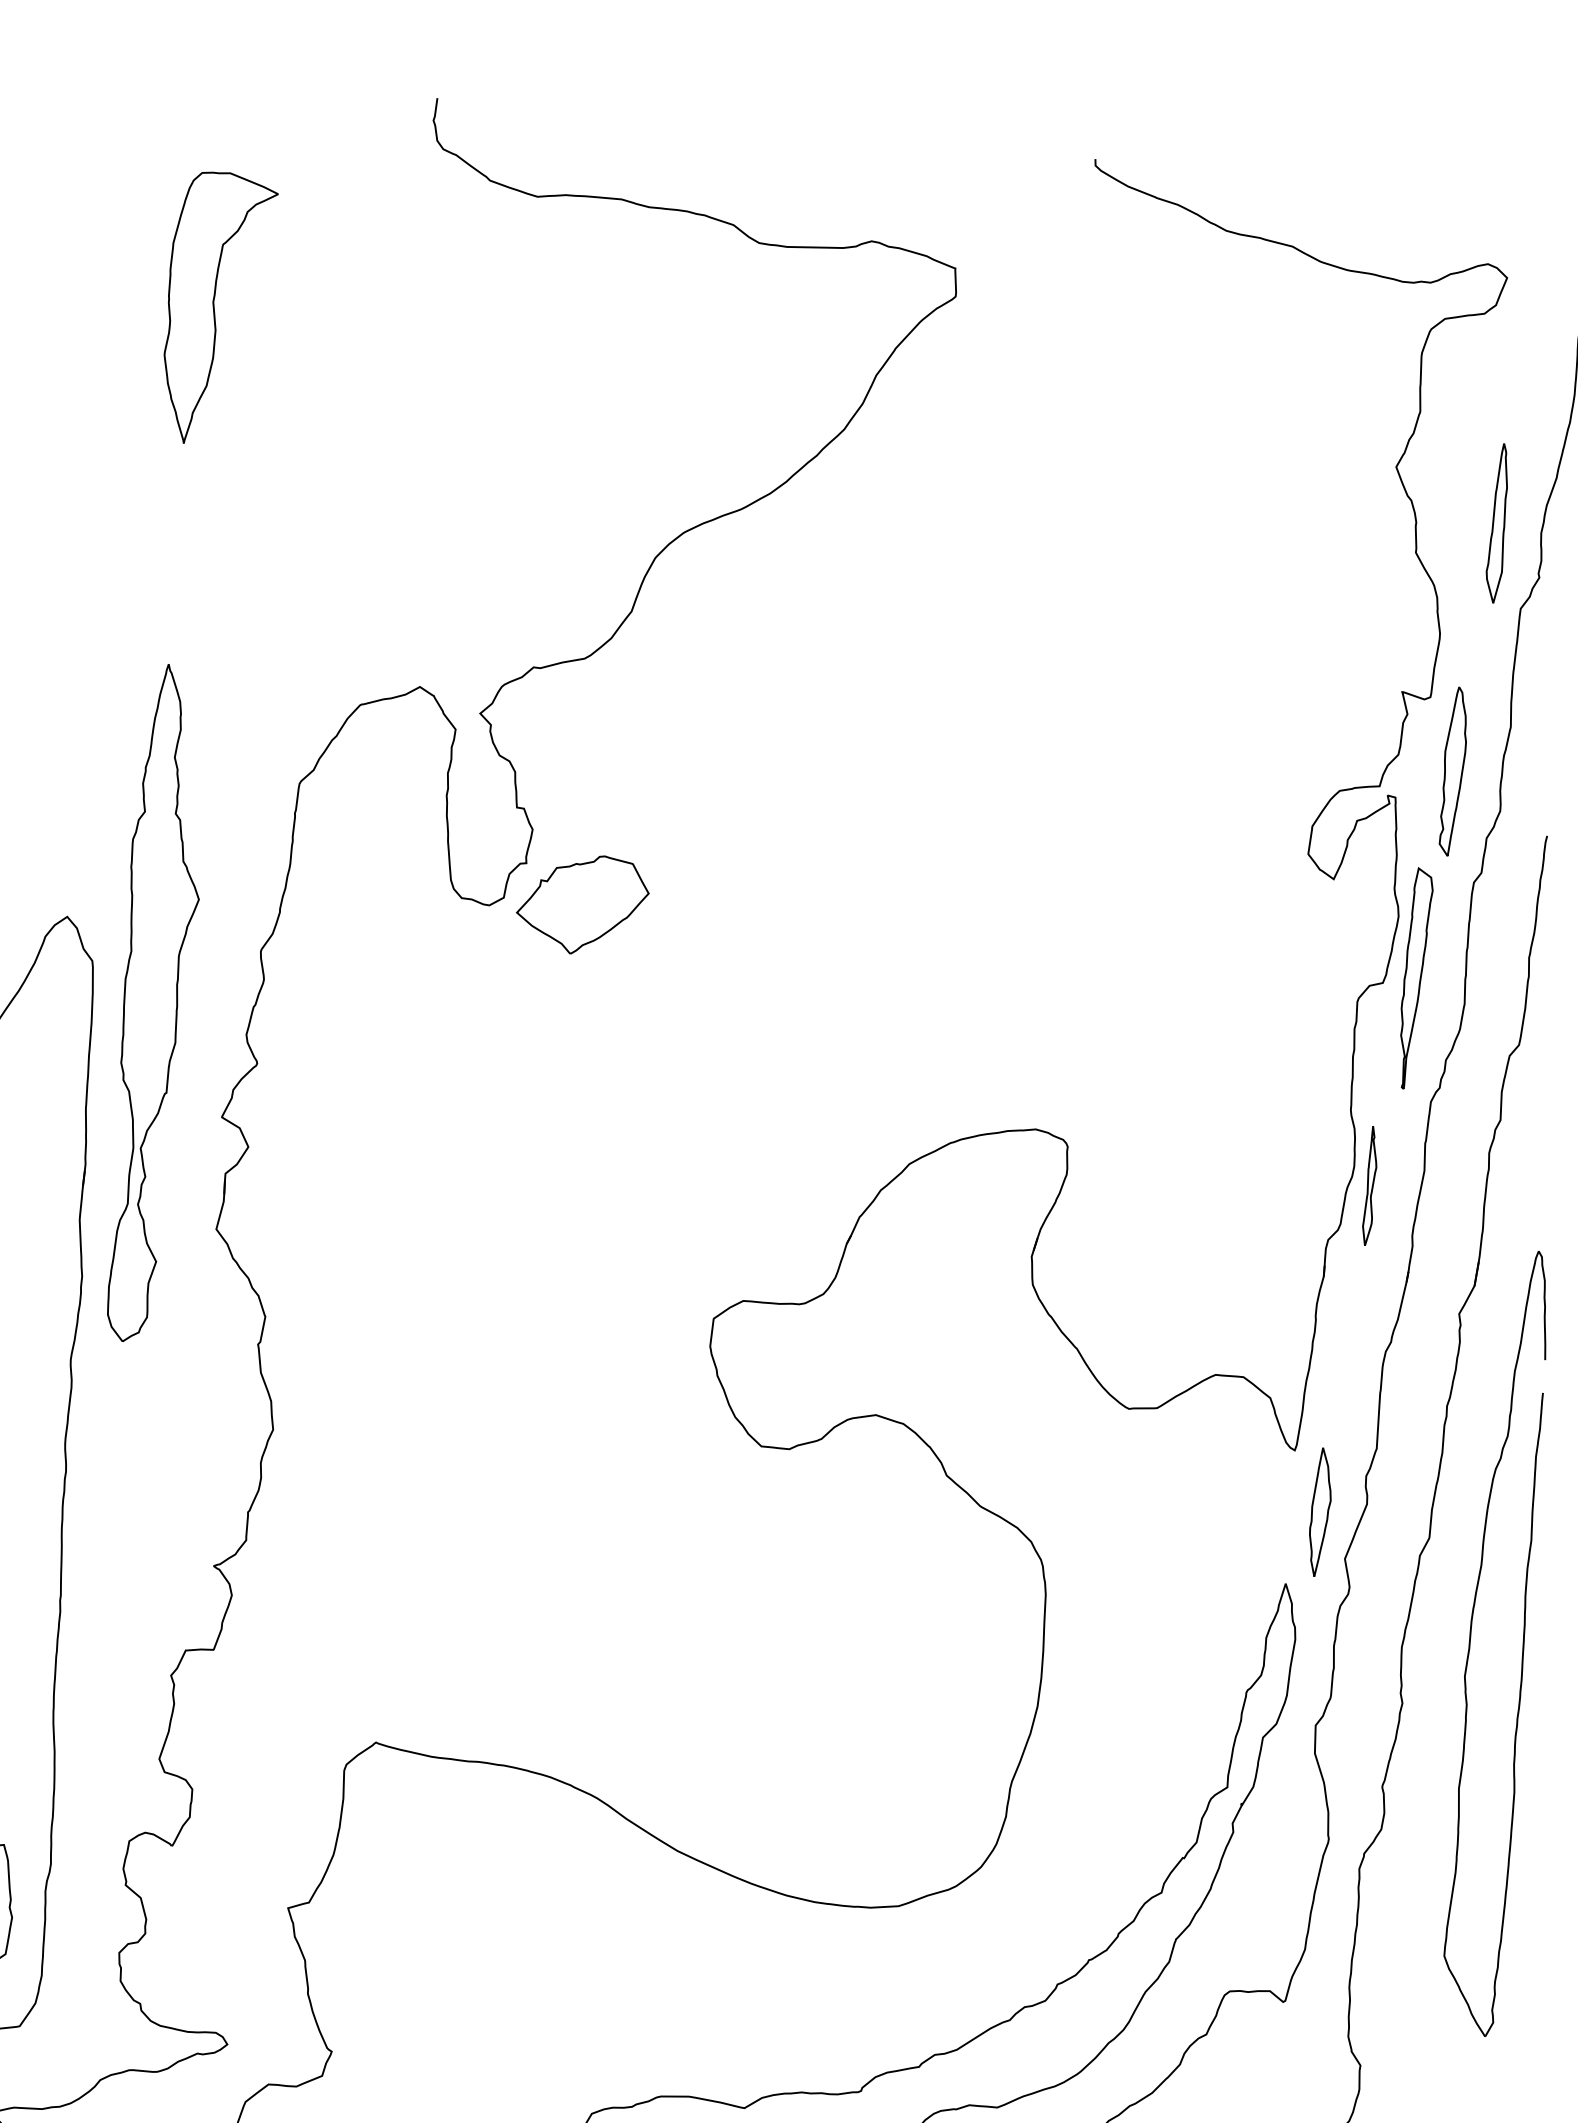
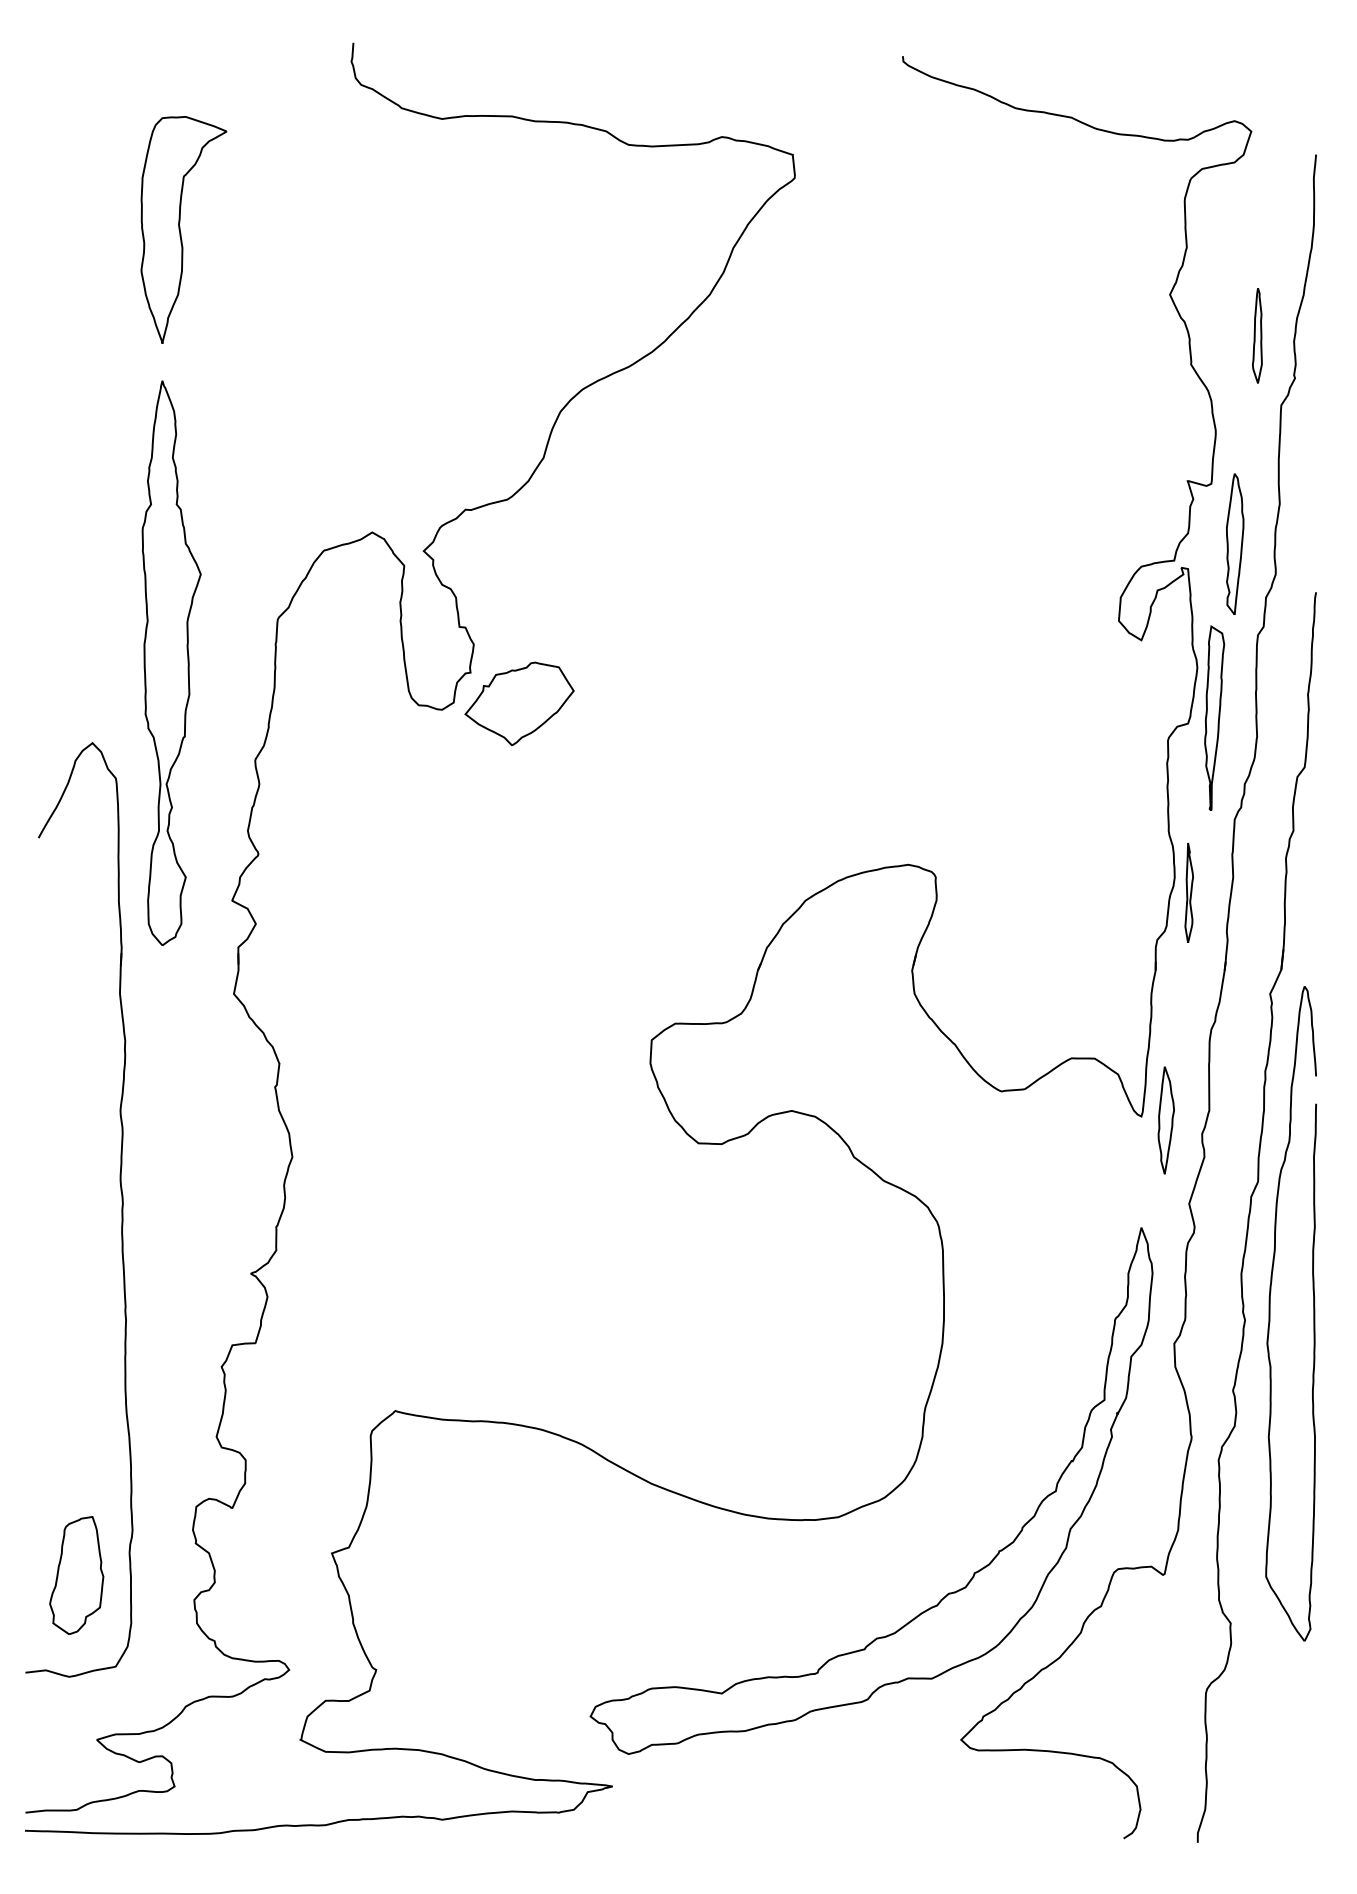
part: (1497, 523) -> (1257, 335), size x0.71
part: (156, 1002) -> (171, 662), moved
part: (1319, 1512) -> (1165, 1120), moved
part: (1471, 1640) -> (1270, 1313), moved

